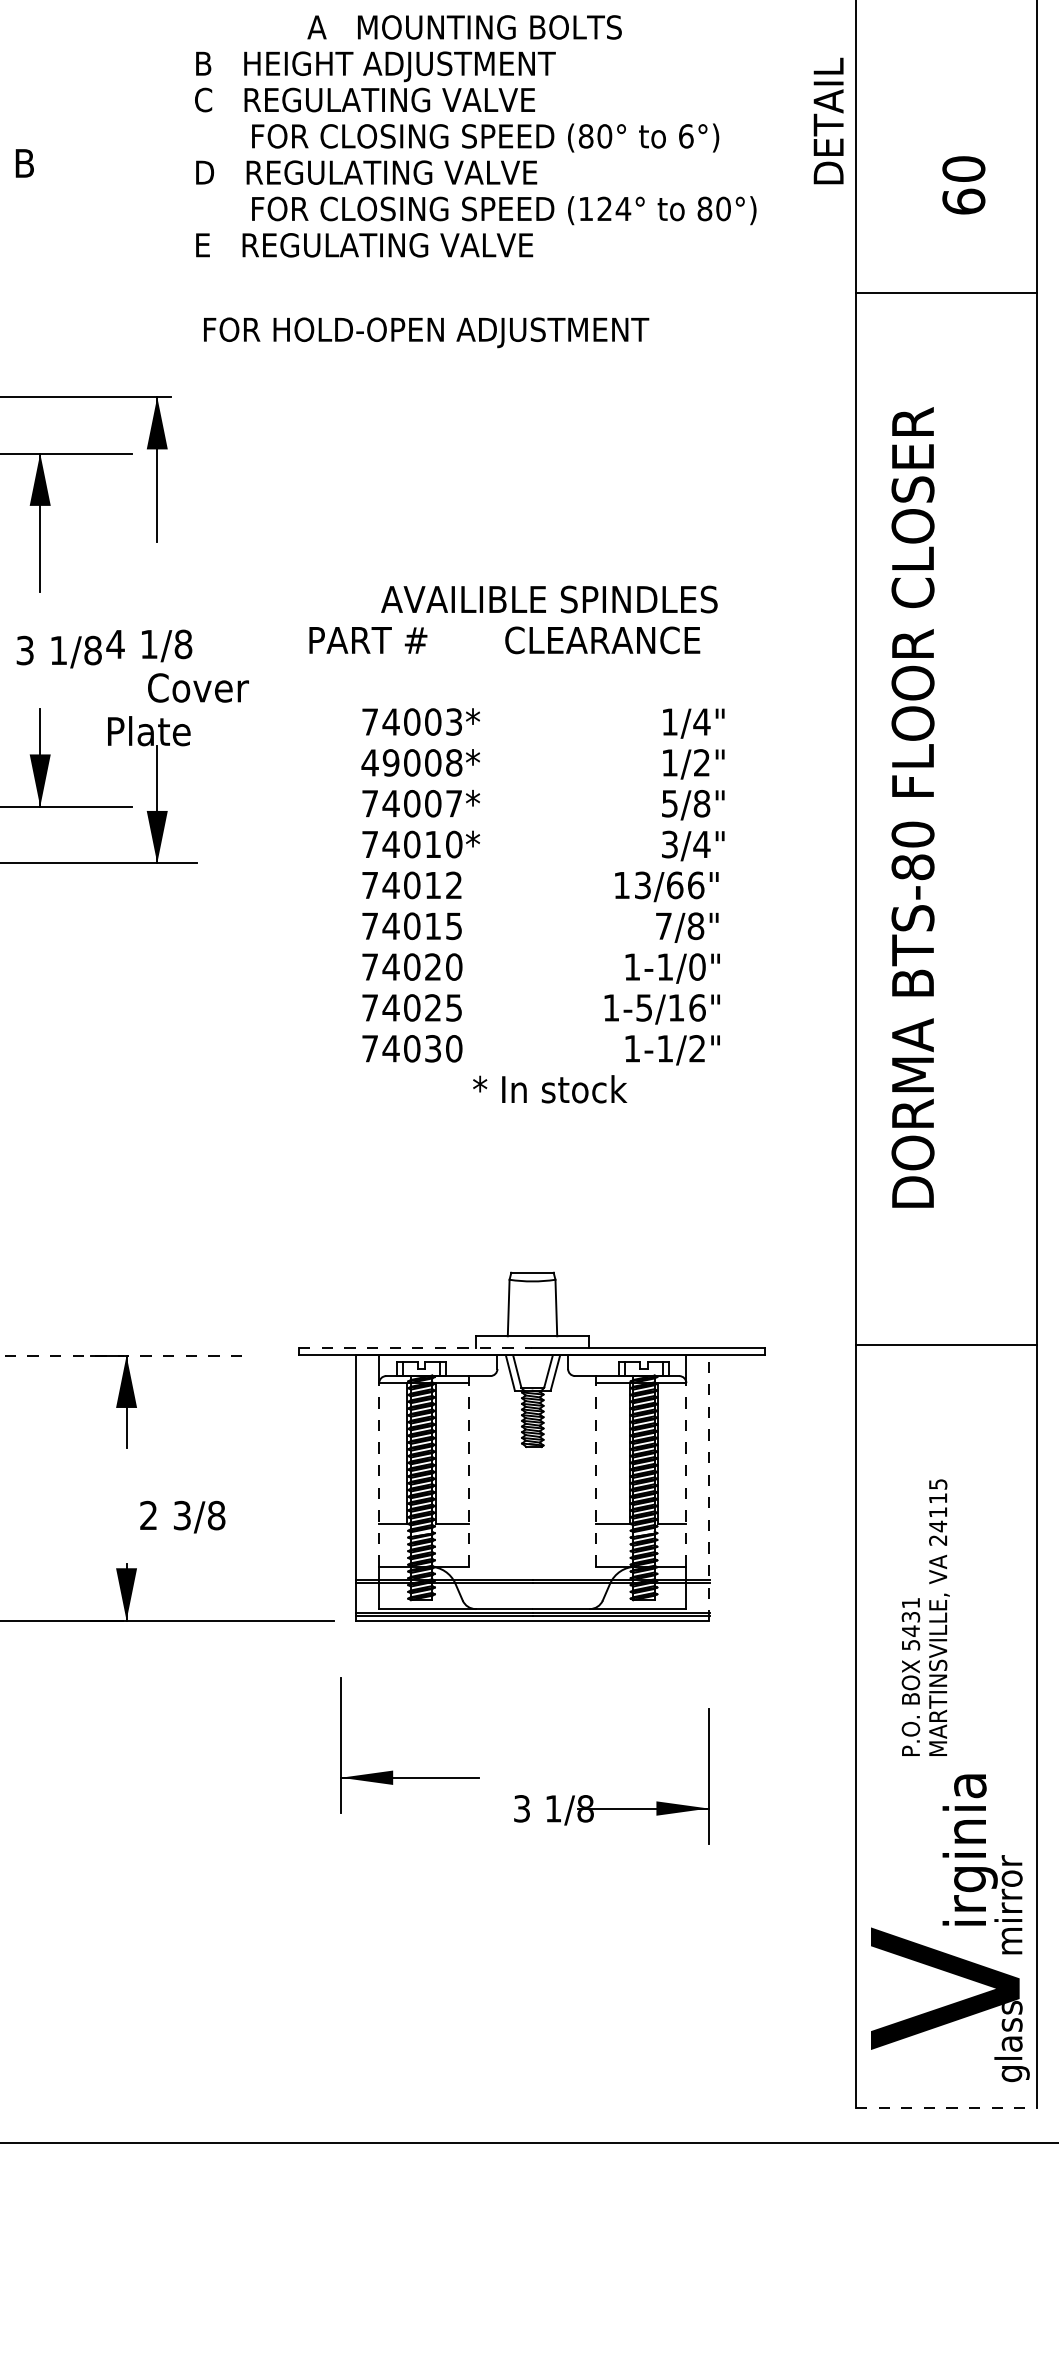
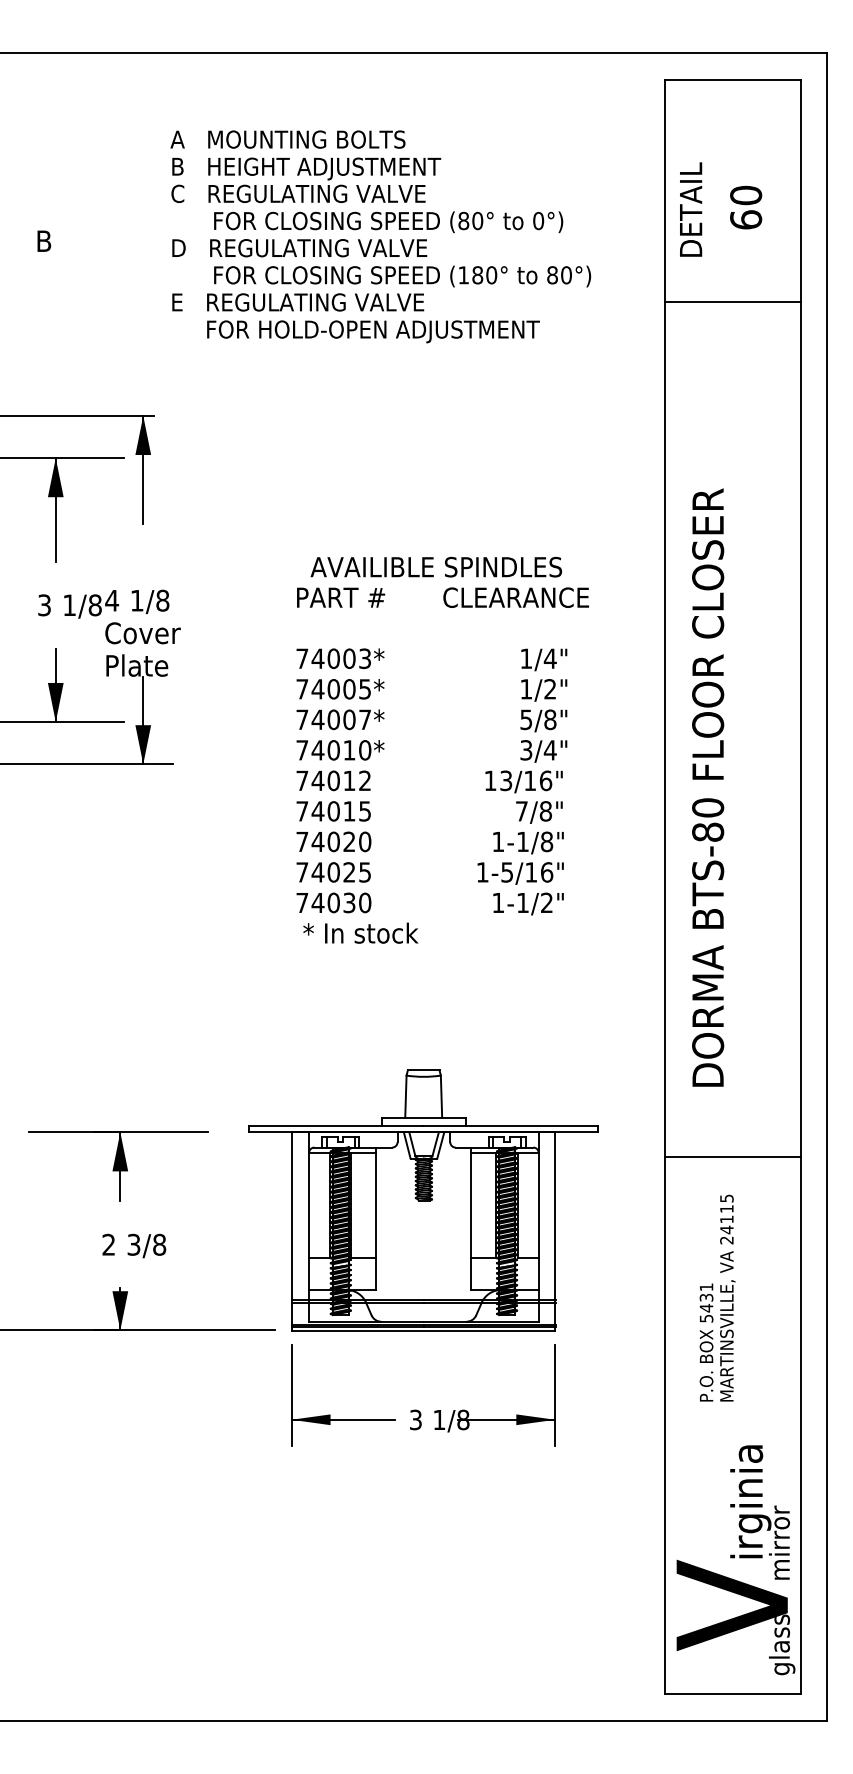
text: (463, 27) -> (287, 139), moved
text: (829, 120) -> (691, 209), moved
text: (686, 135) -> (538, 220), 6°) -> 0°)
text: (964, 185) -> (746, 207), moved
text: (613, 209) -> (484, 275), (124° -> (180°
line: (947, 293) -> (733, 302), moved
text: (426, 332) -> (373, 331), moved
text: (504, 640) -> (442, 597), moved
text: (197, 688) -> (142, 633), moved
text: (411, 763) -> (333, 689), 49008* -> 74005*
text: (913, 807) -> (708, 787), moved
text: (675, 884) -> (530, 780), 13/66" -> 13/16"
text: (696, 966) -> (546, 841), 1-1/0" -> 1-1/8"
text: (549, 1088) -> (360, 932), moved
line: (947, 1345) -> (733, 1157), moved
line: (415, 1347) -> (336, 1126), dashed -> solid
line: (125, 1355) -> (119, 1132), dashed -> solid
line: (379, 1474) -> (309, 1221), dashed -> solid
line: (469, 1474) -> (376, 1221), dashed -> solid
line: (596, 1474) -> (471, 1221), dashed -> solid
line: (686, 1474) -> (538, 1221), dashed -> solid
line: (708, 1488) -> (555, 1231), dashed -> solid
text: (183, 1516) -> (134, 1245), moved
text: (925, 1616) -> (717, 1297), moved
part: (393, 1770) -> (330, 1414), moved
part: (591, 1796) -> (467, 1410), moved
line: (947, 2107) -> (733, 1694), dashed -> solid

